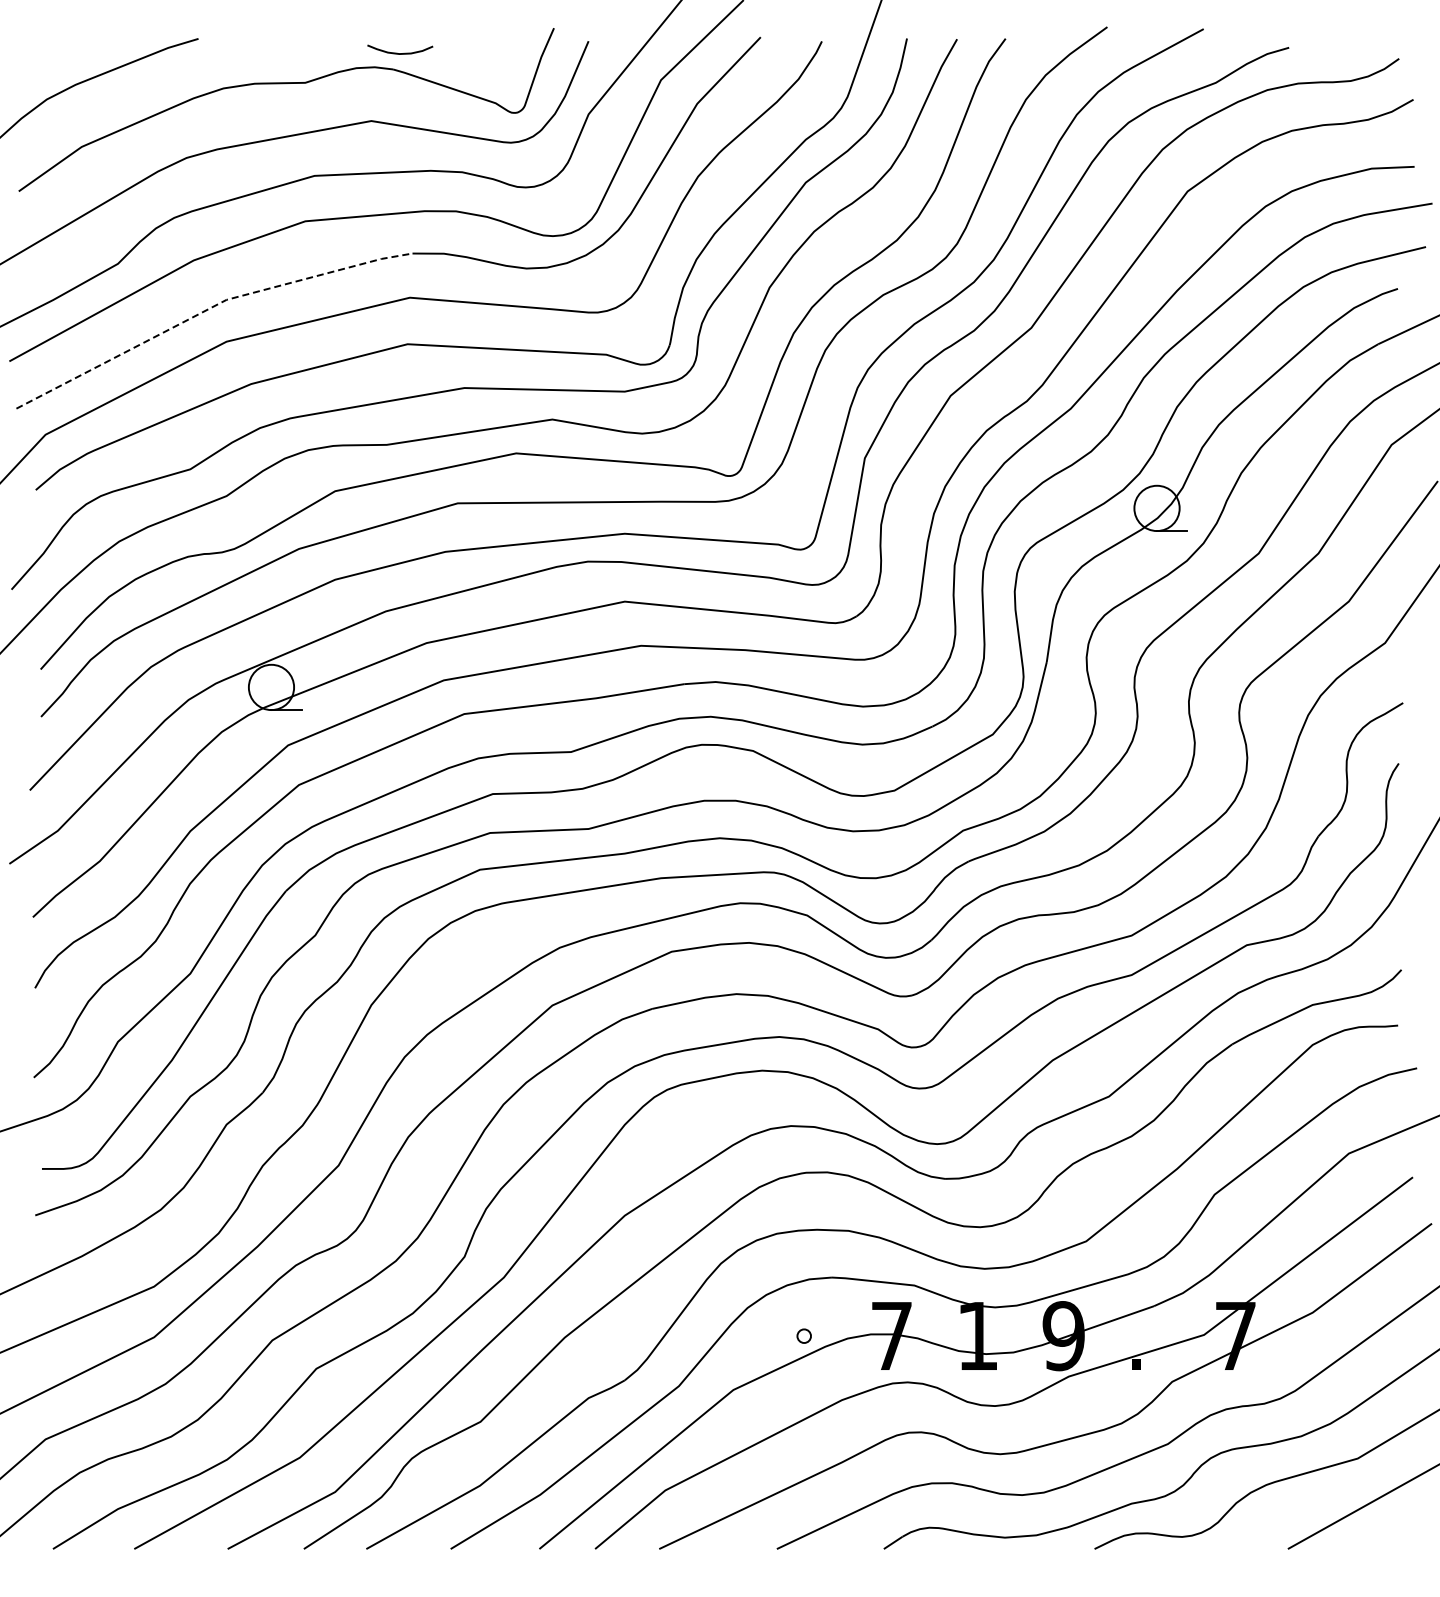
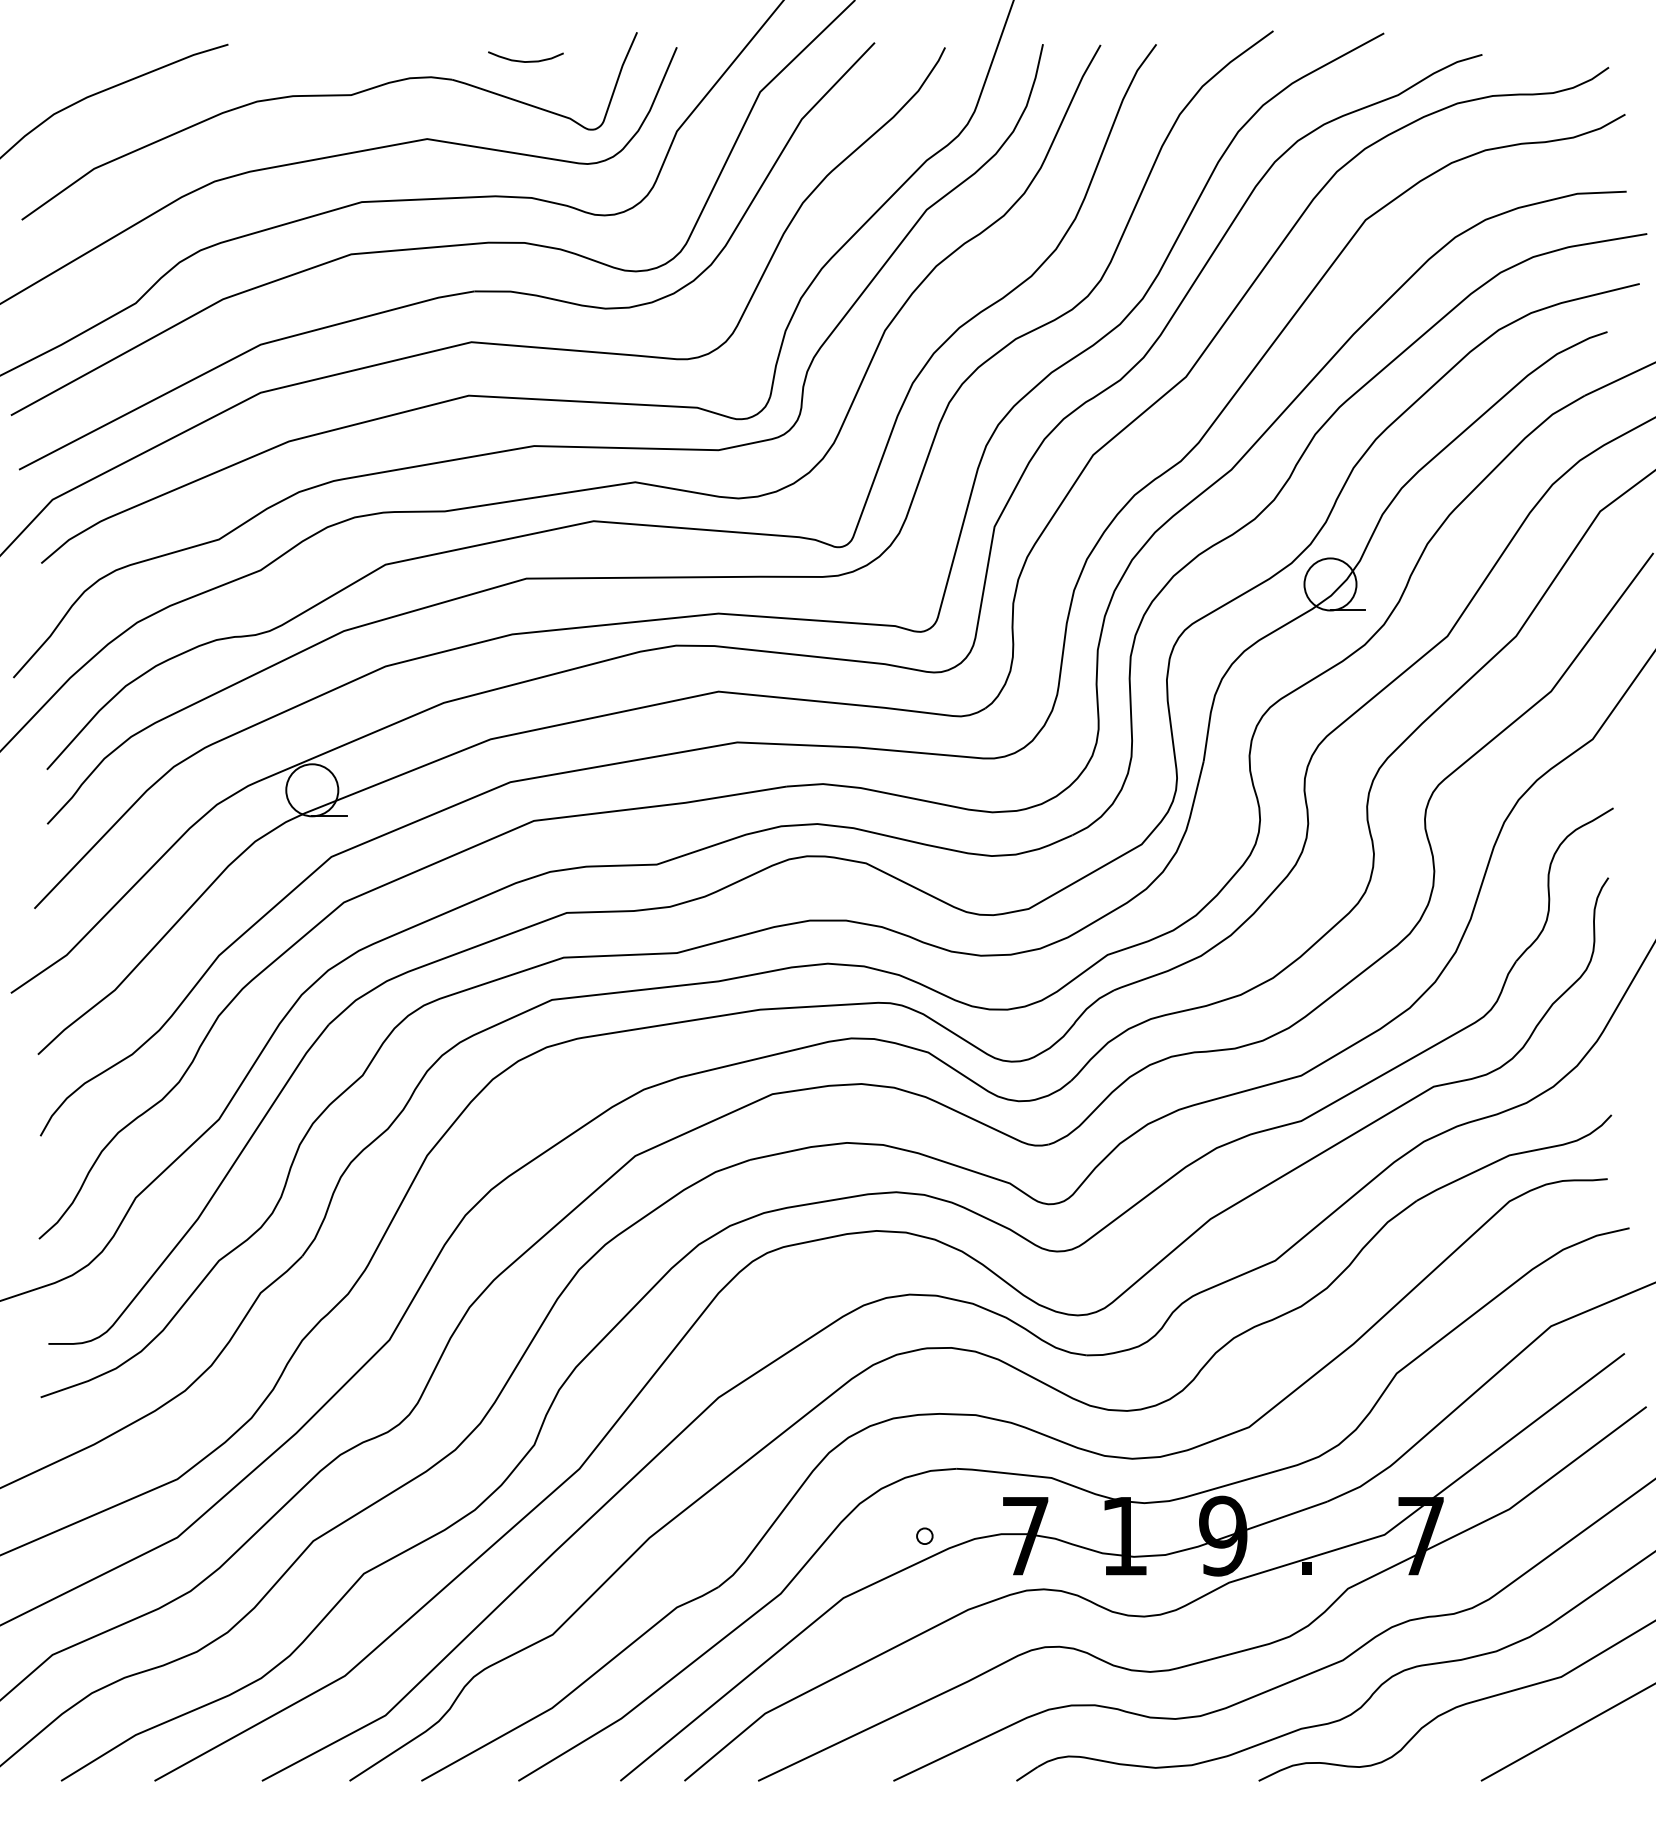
curve: (400, 53) -> (526, 61), moved
line: (207, 309) -> (238, 355), dashed -> solid

